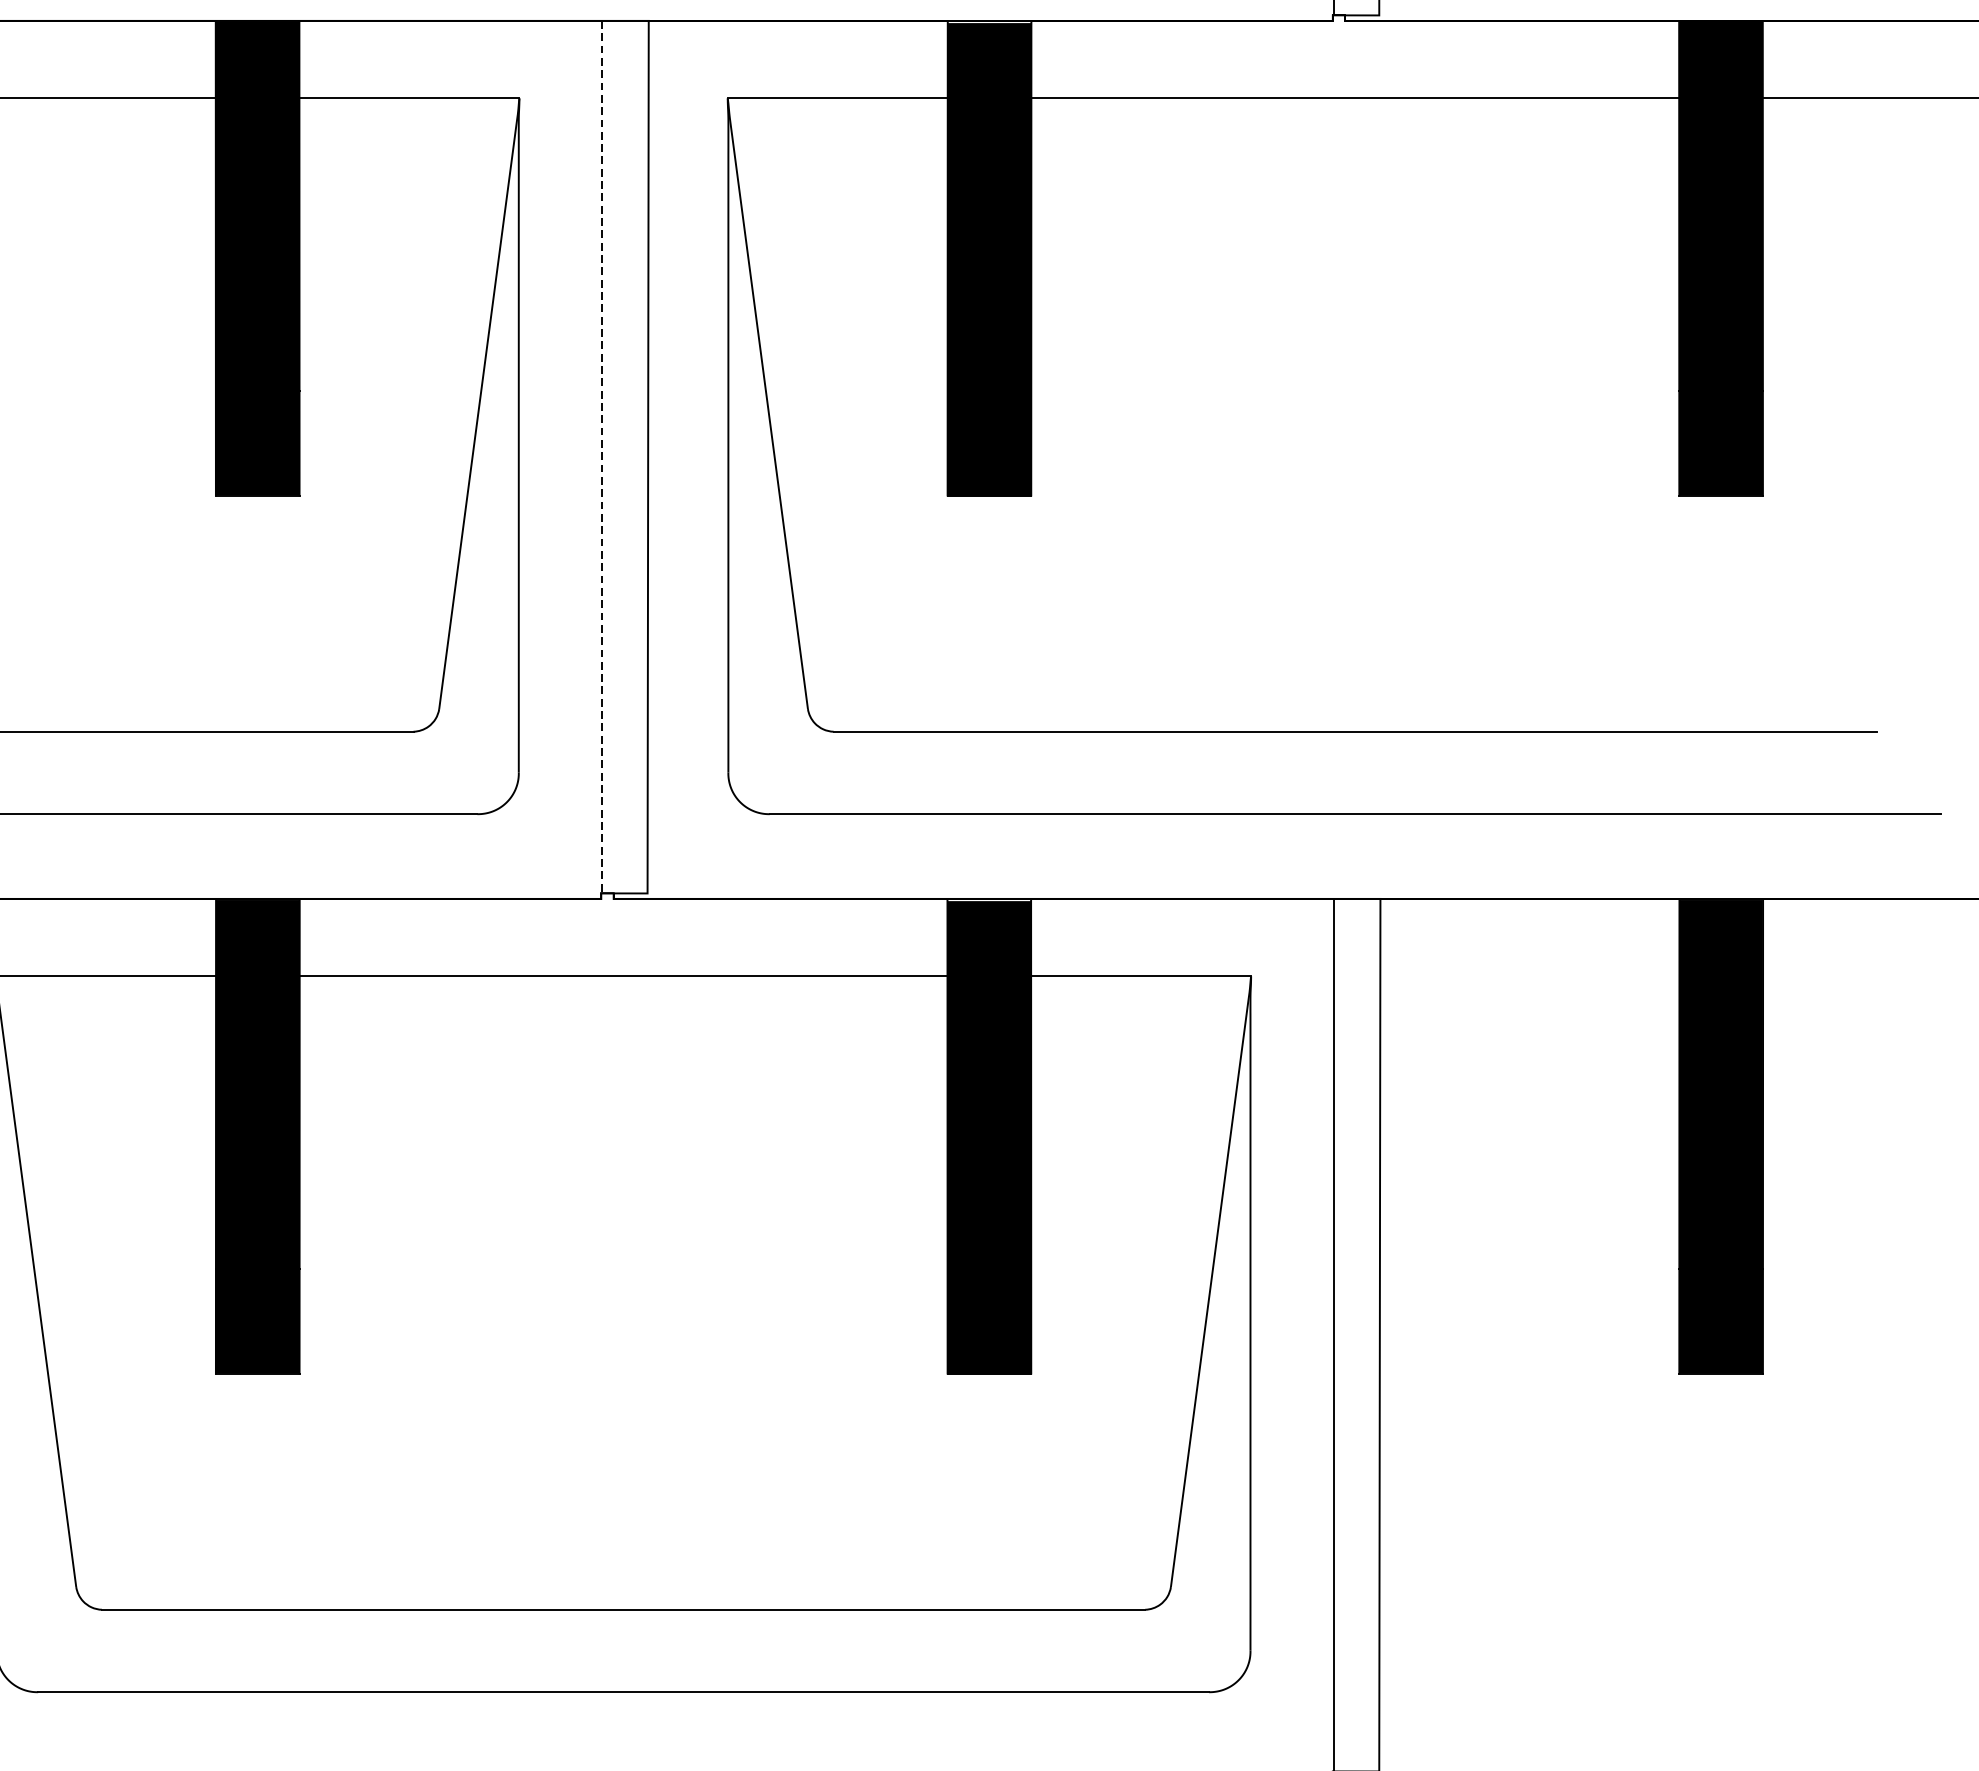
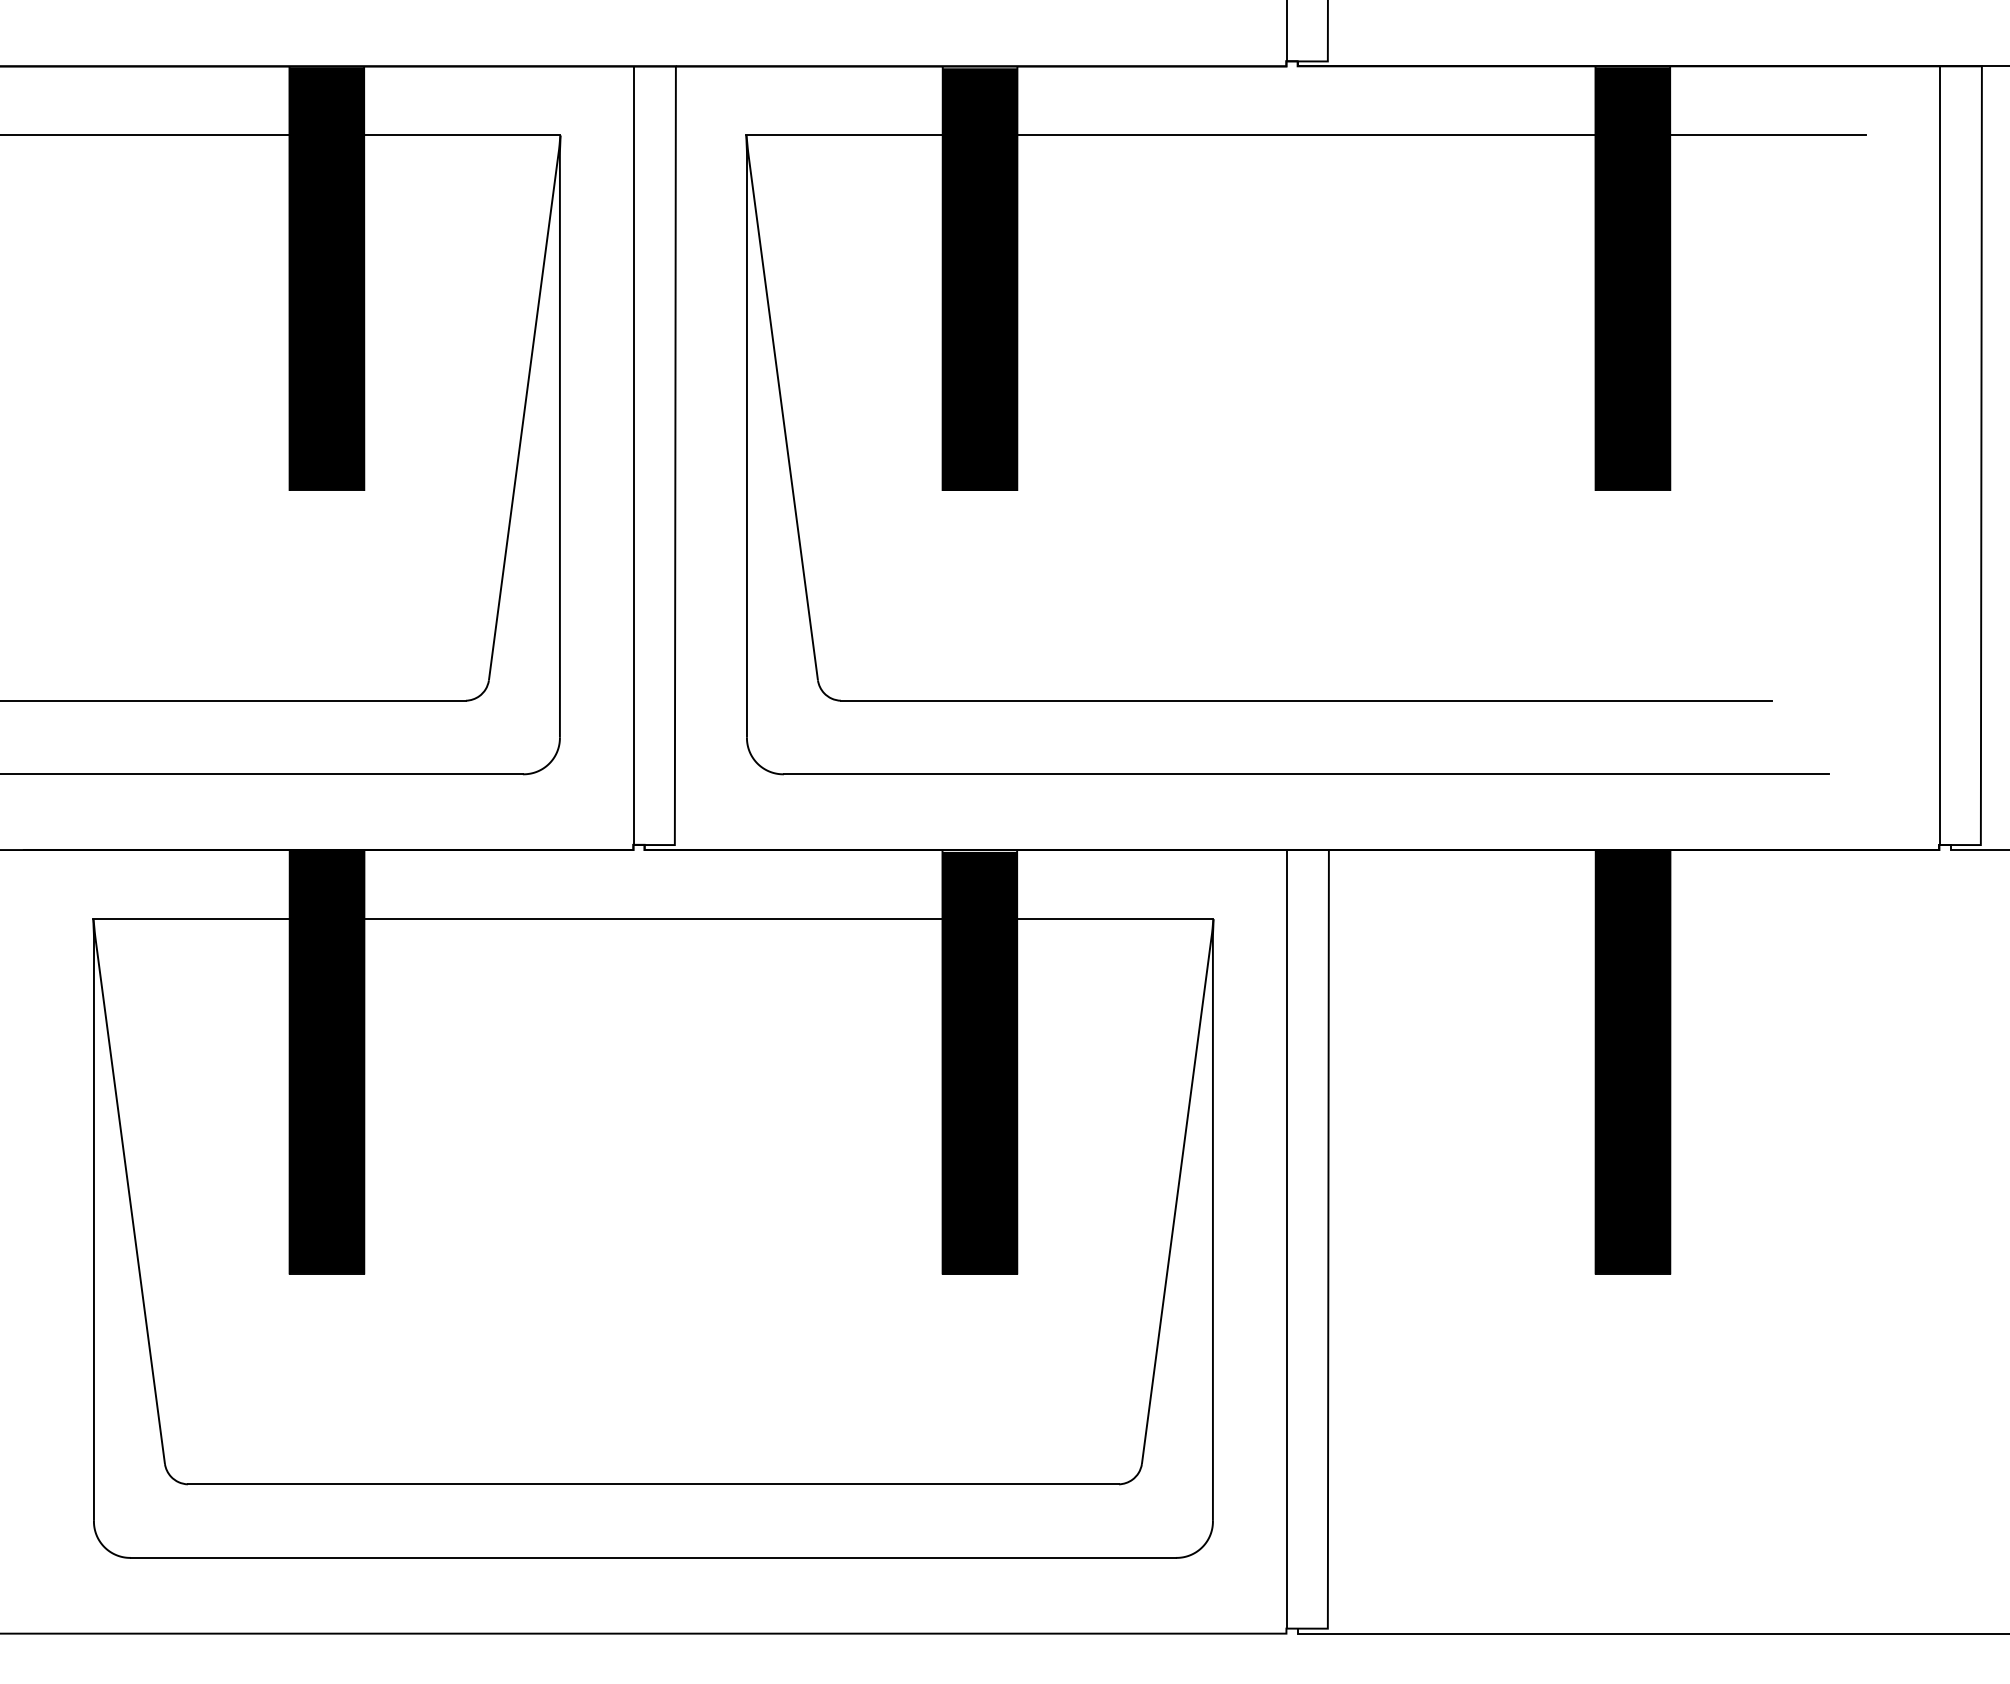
line: (602, 458) -> (634, 456), dashed -> solid

